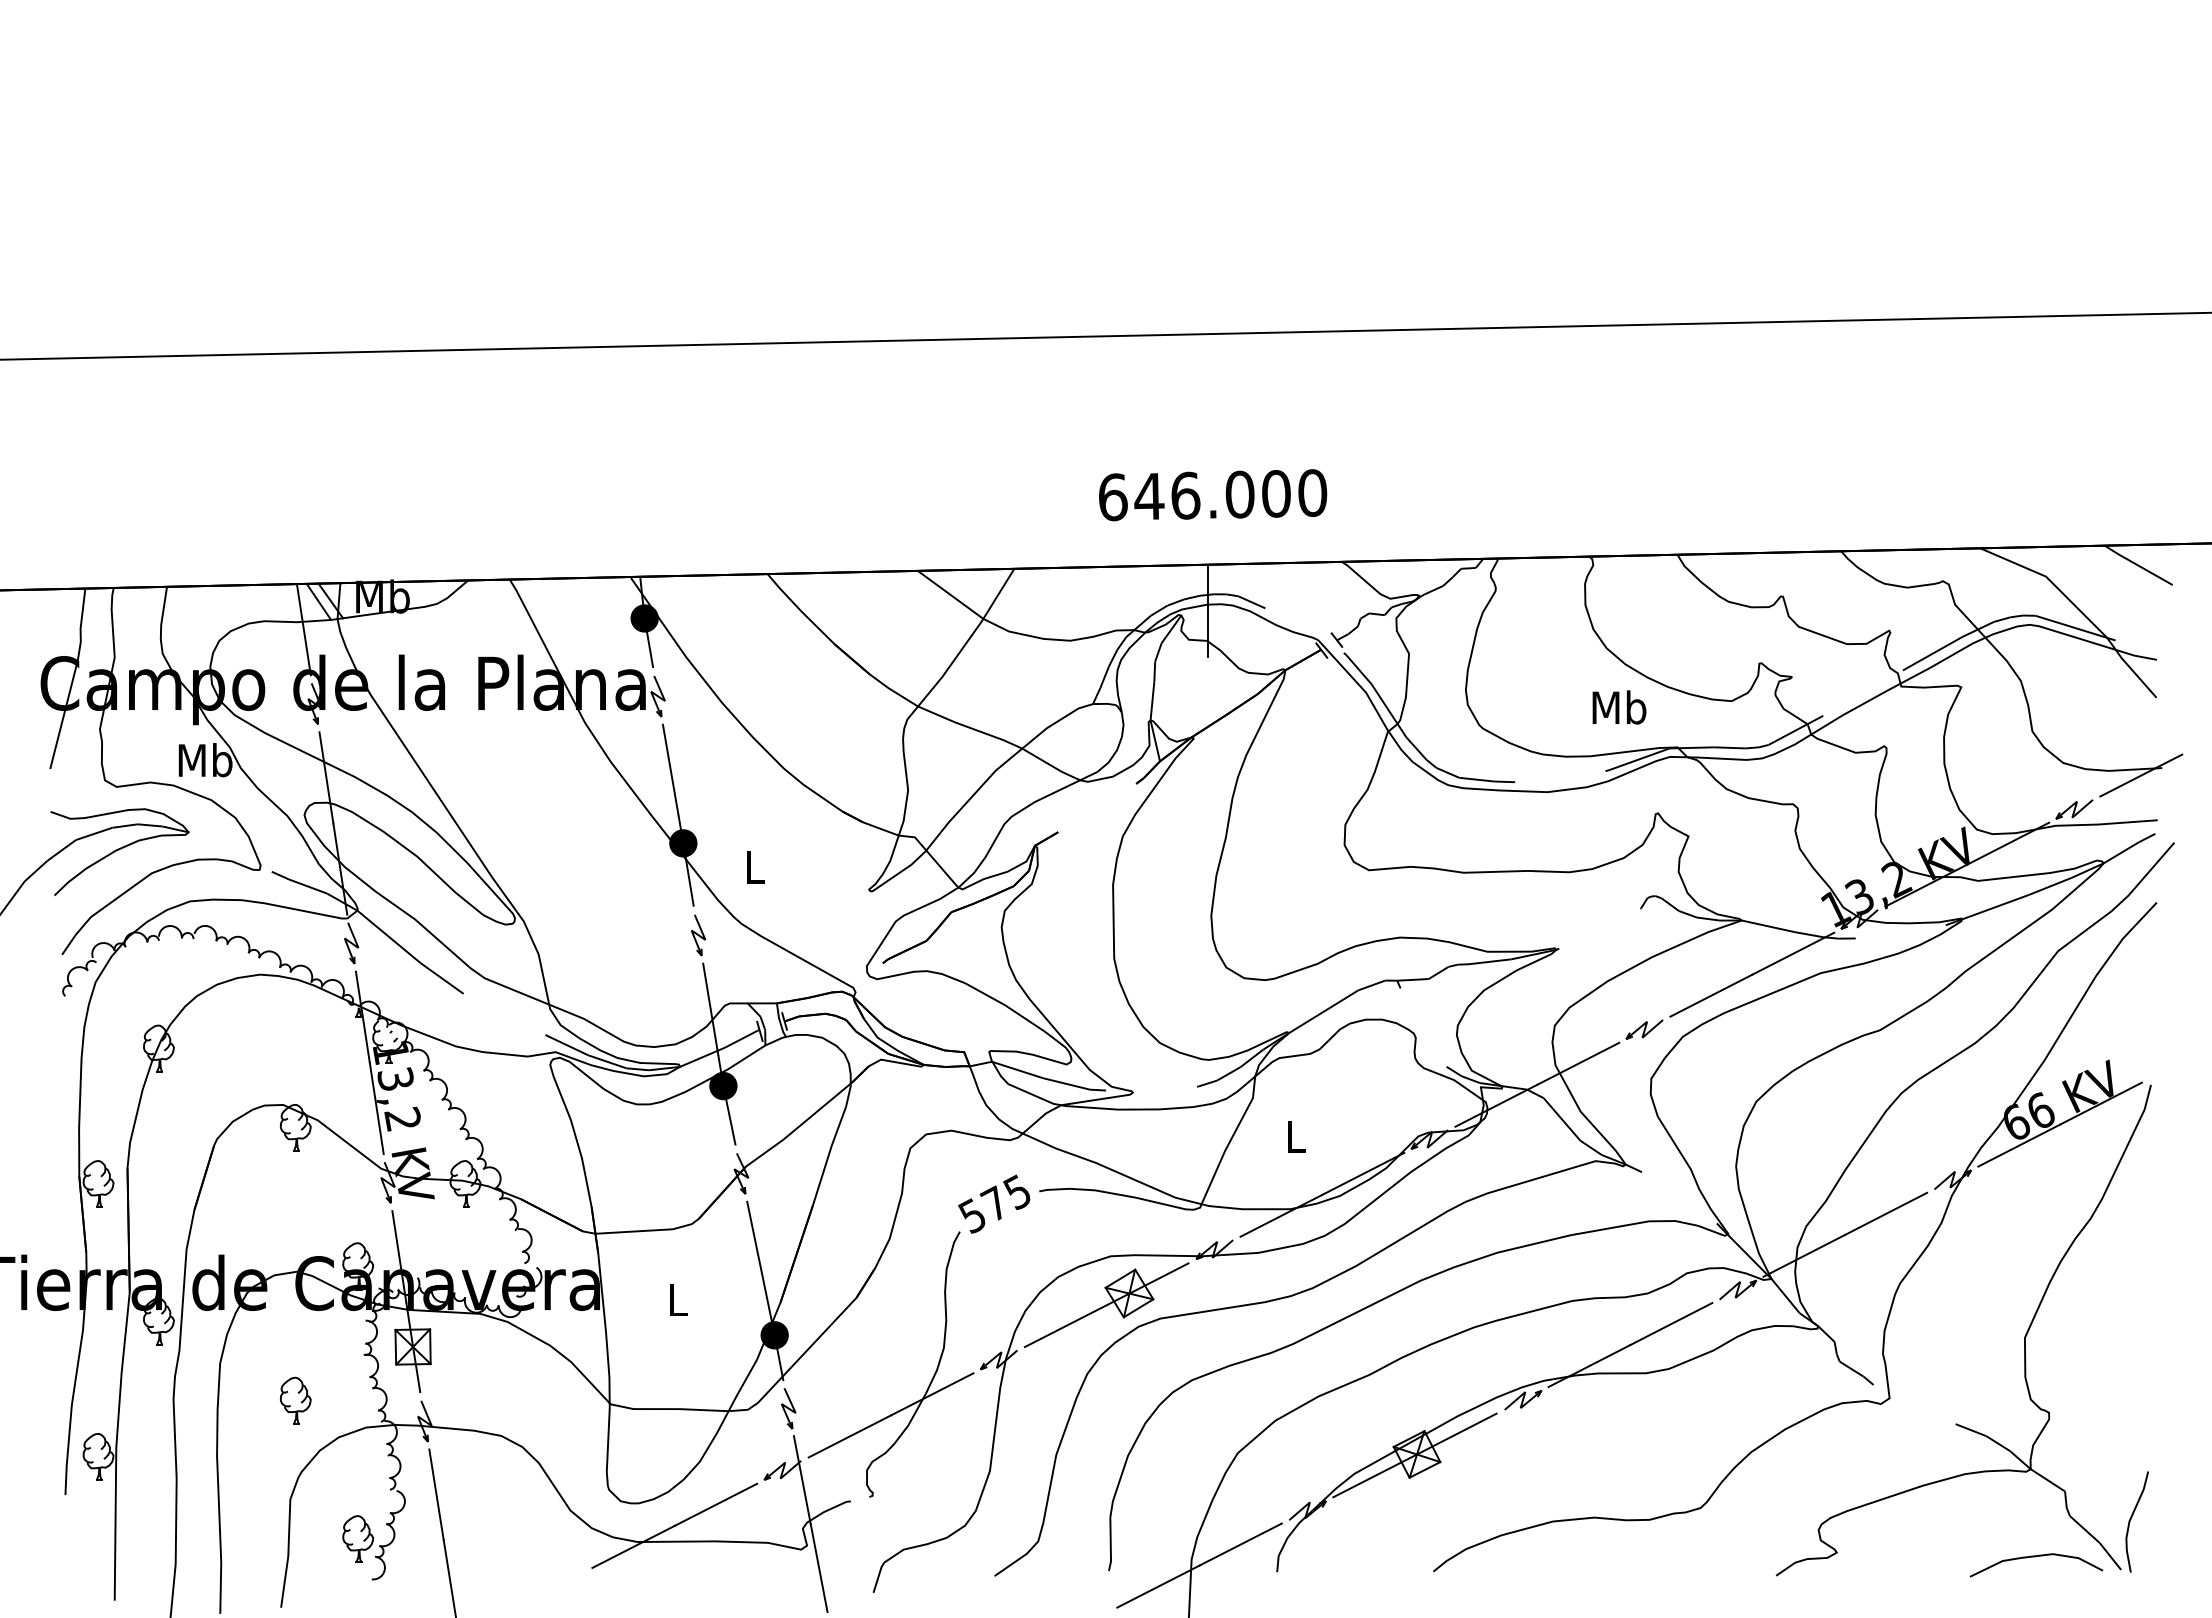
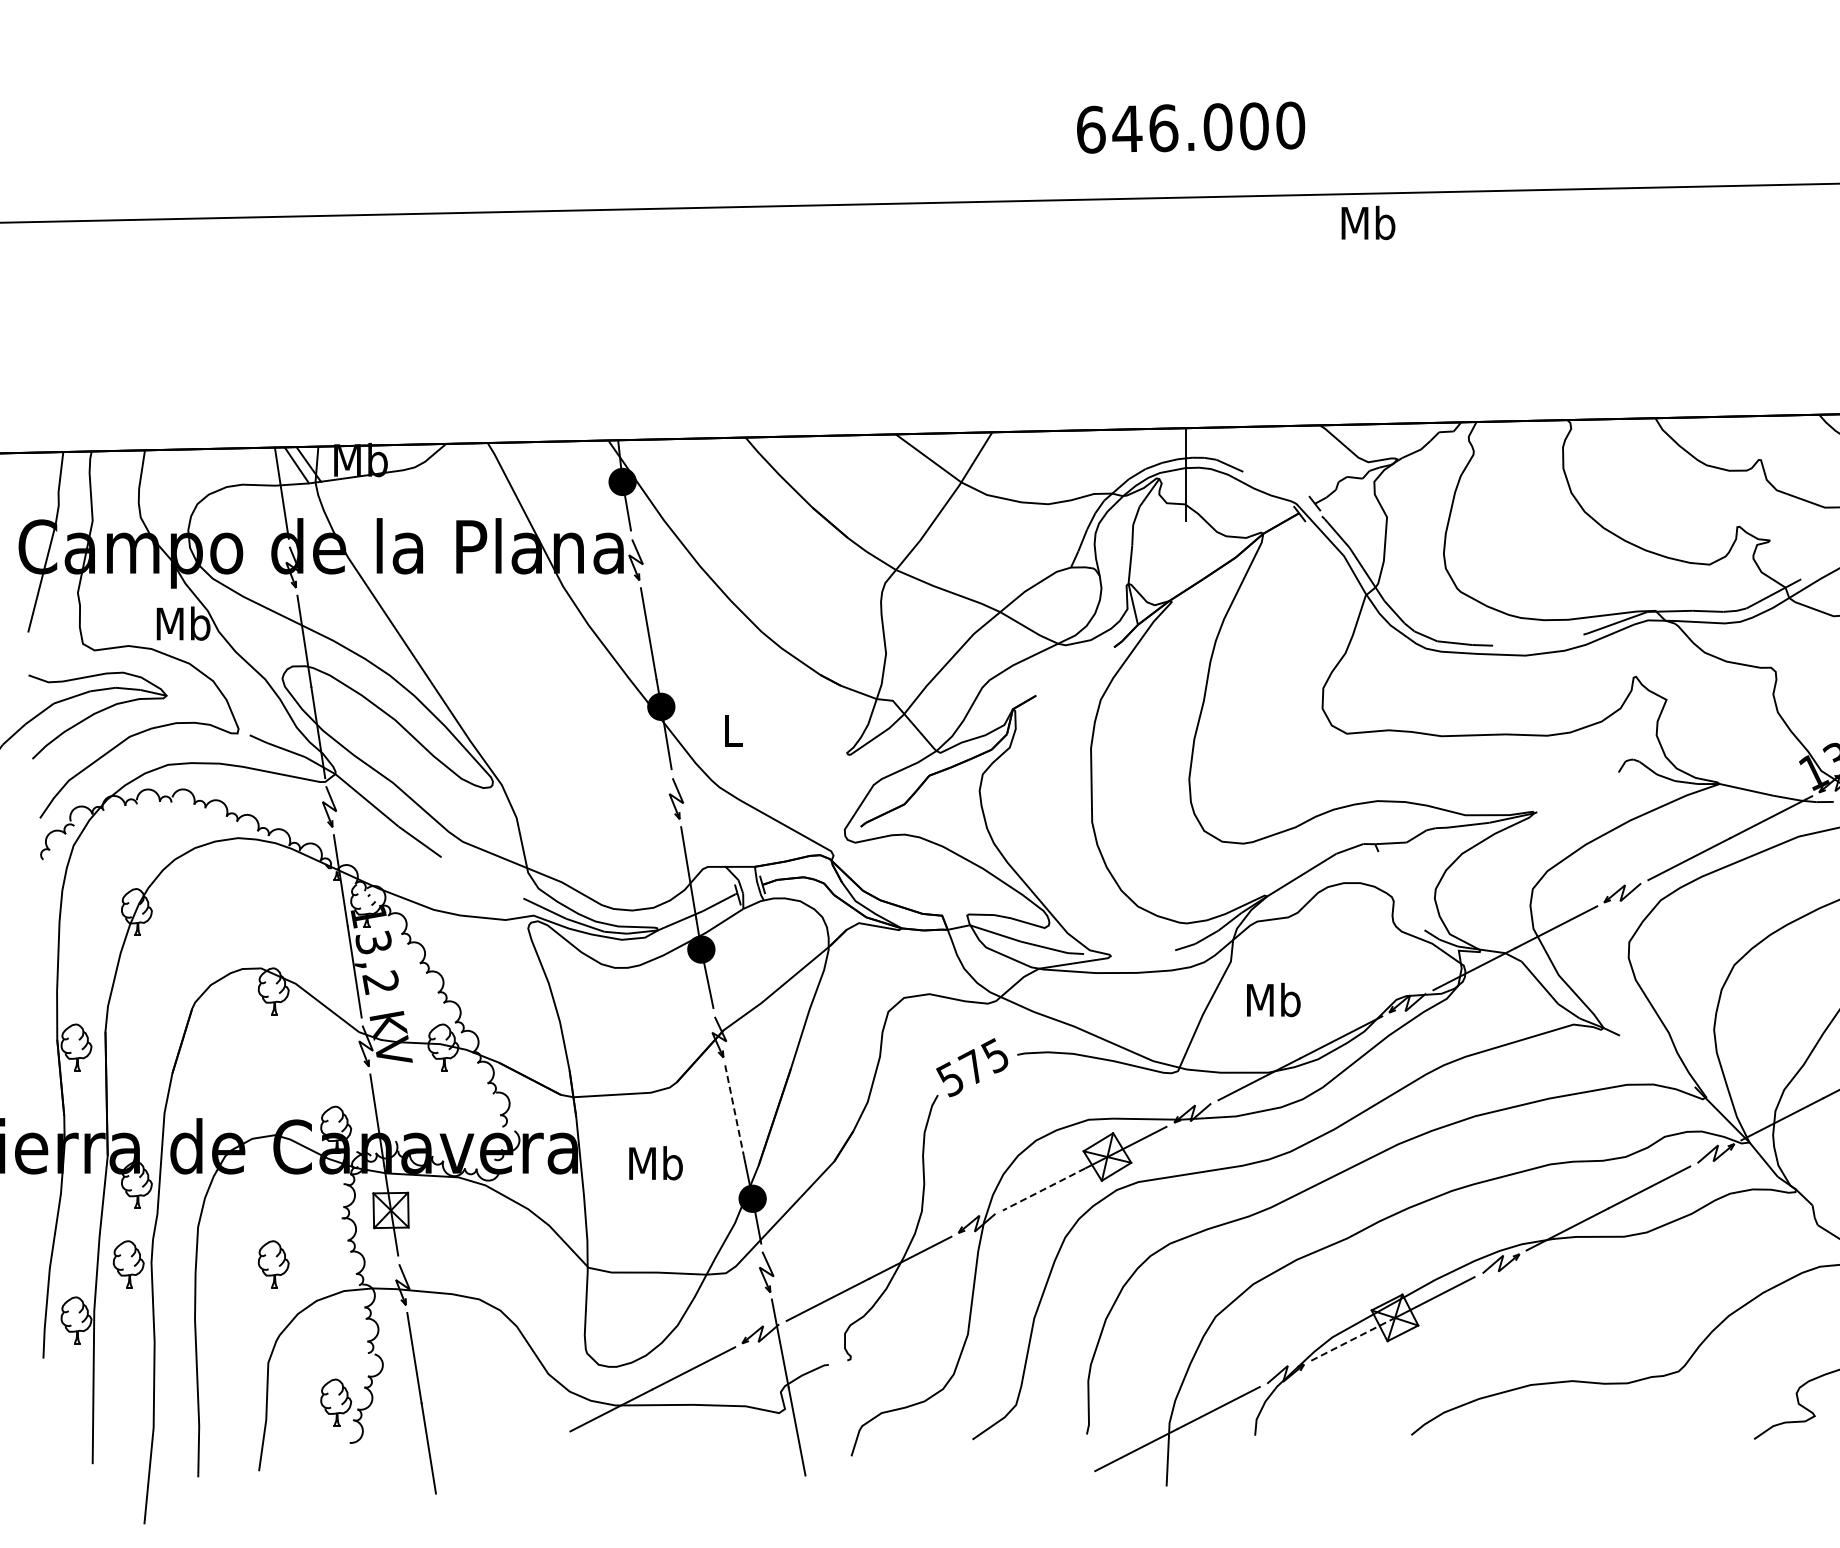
text: (1213, 495) -> (1191, 127), moved
text: (1619, 707) -> (1368, 222), moved
text: (1295, 1136) -> (1273, 999), L -> Mb
line: (756, 1247) -> (734, 1110), solid -> dashed
text: (677, 1299) -> (655, 1162), L -> Mb
line: (1065, 1326) -> (1043, 1189), solid -> dashed
part: (150, 1400) -> (128, 1263), added
line: (1374, 1476) -> (1352, 1339), solid -> dashed

